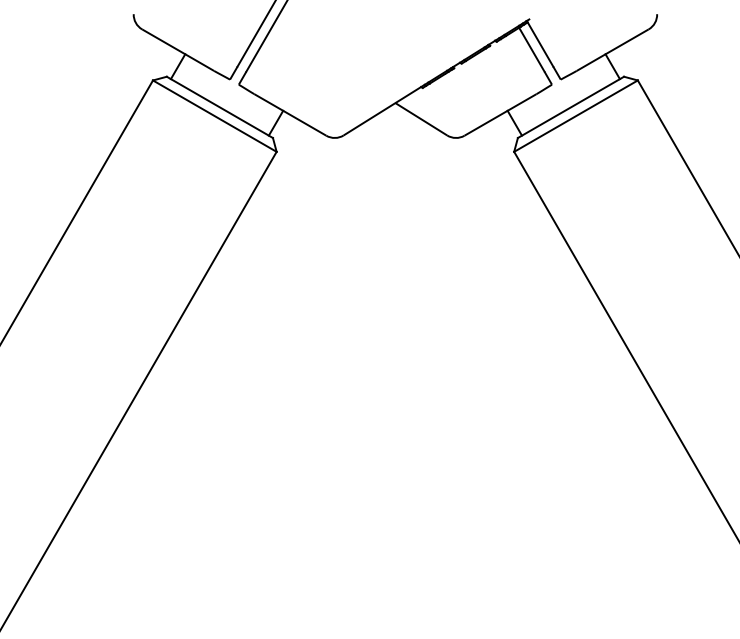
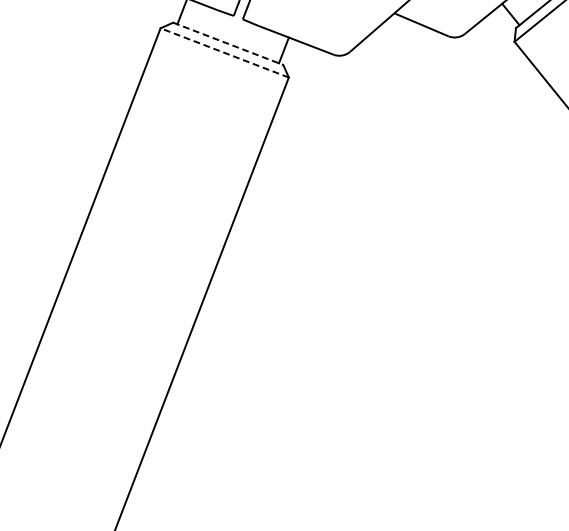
line: (220, 107) -> (228, 43), solid -> dashed
line: (214, 115) -> (224, 52), solid -> dashed

